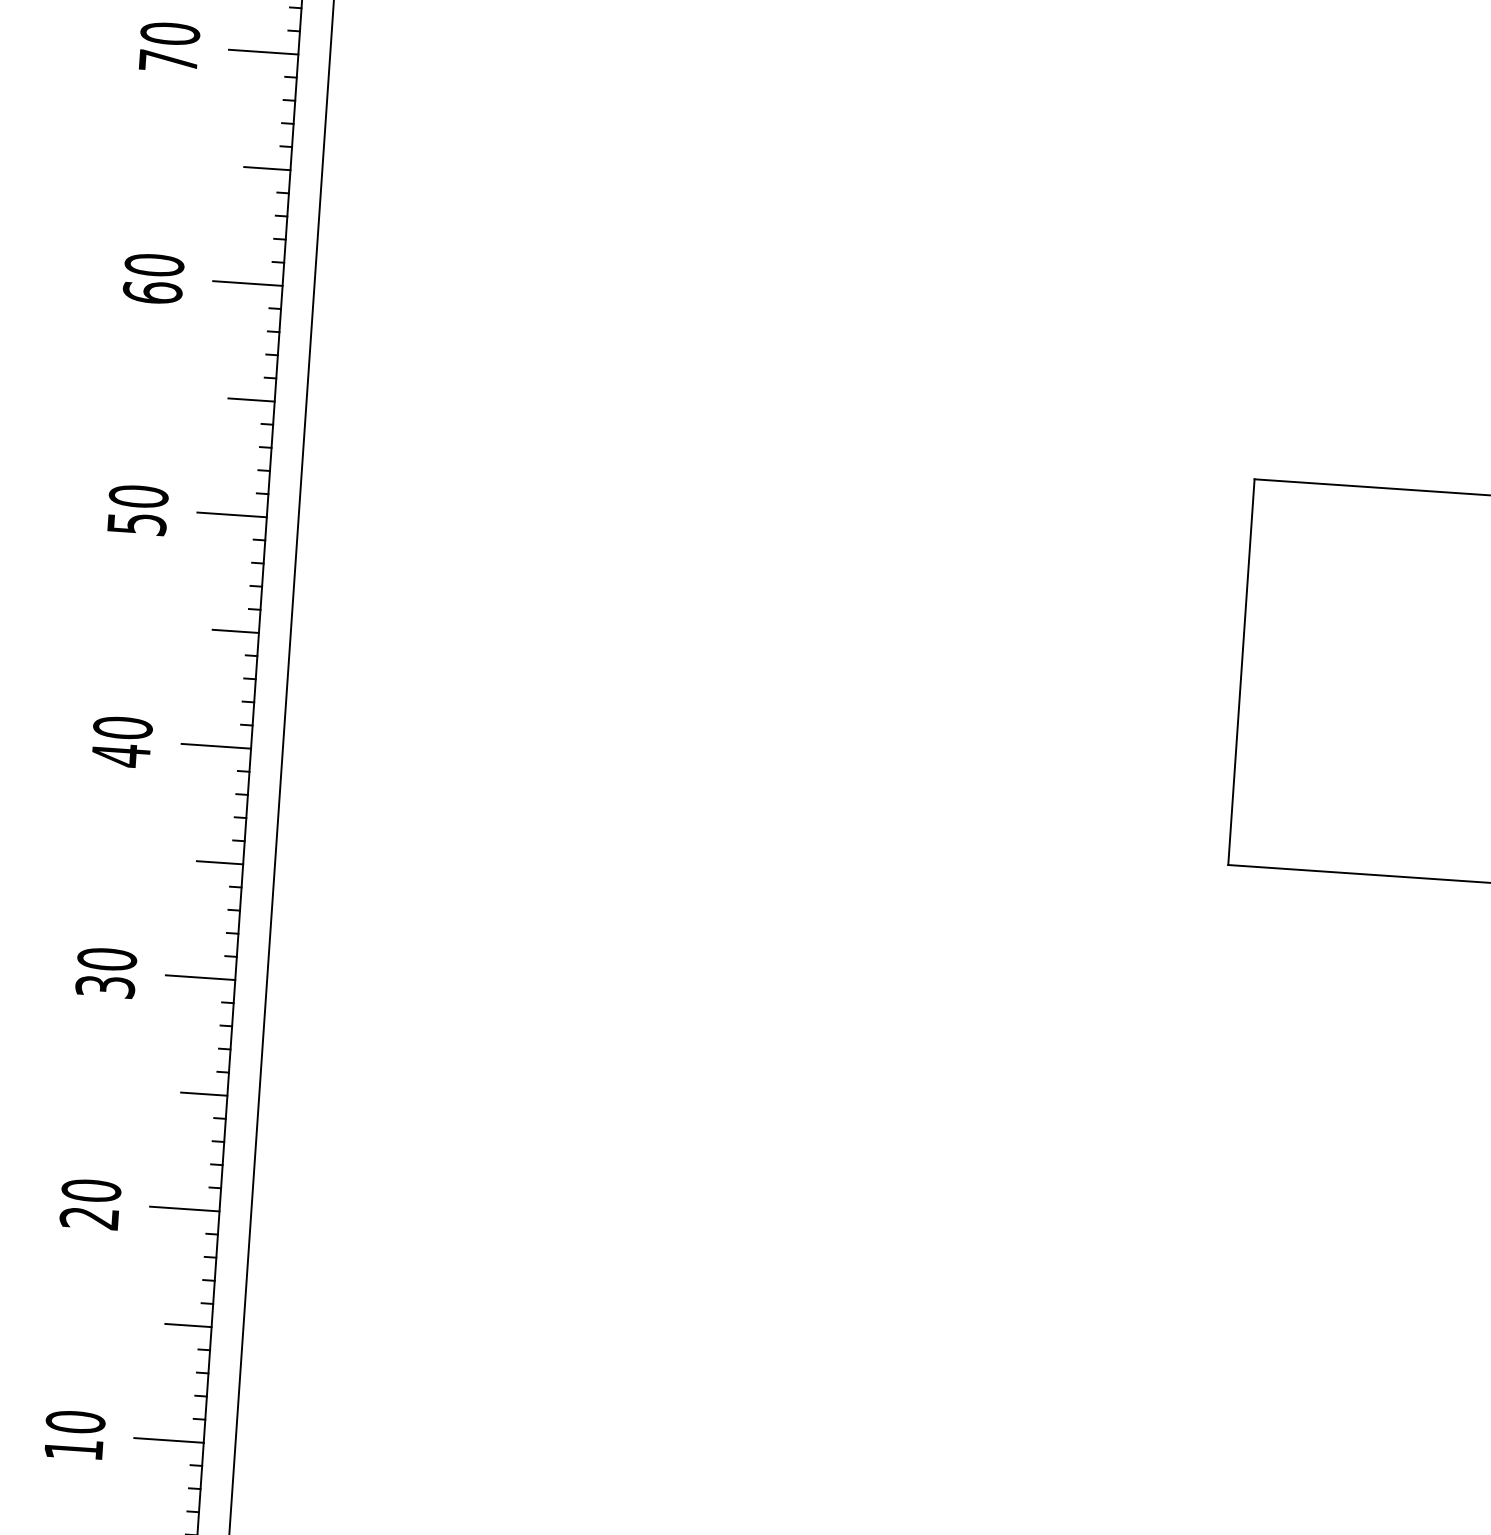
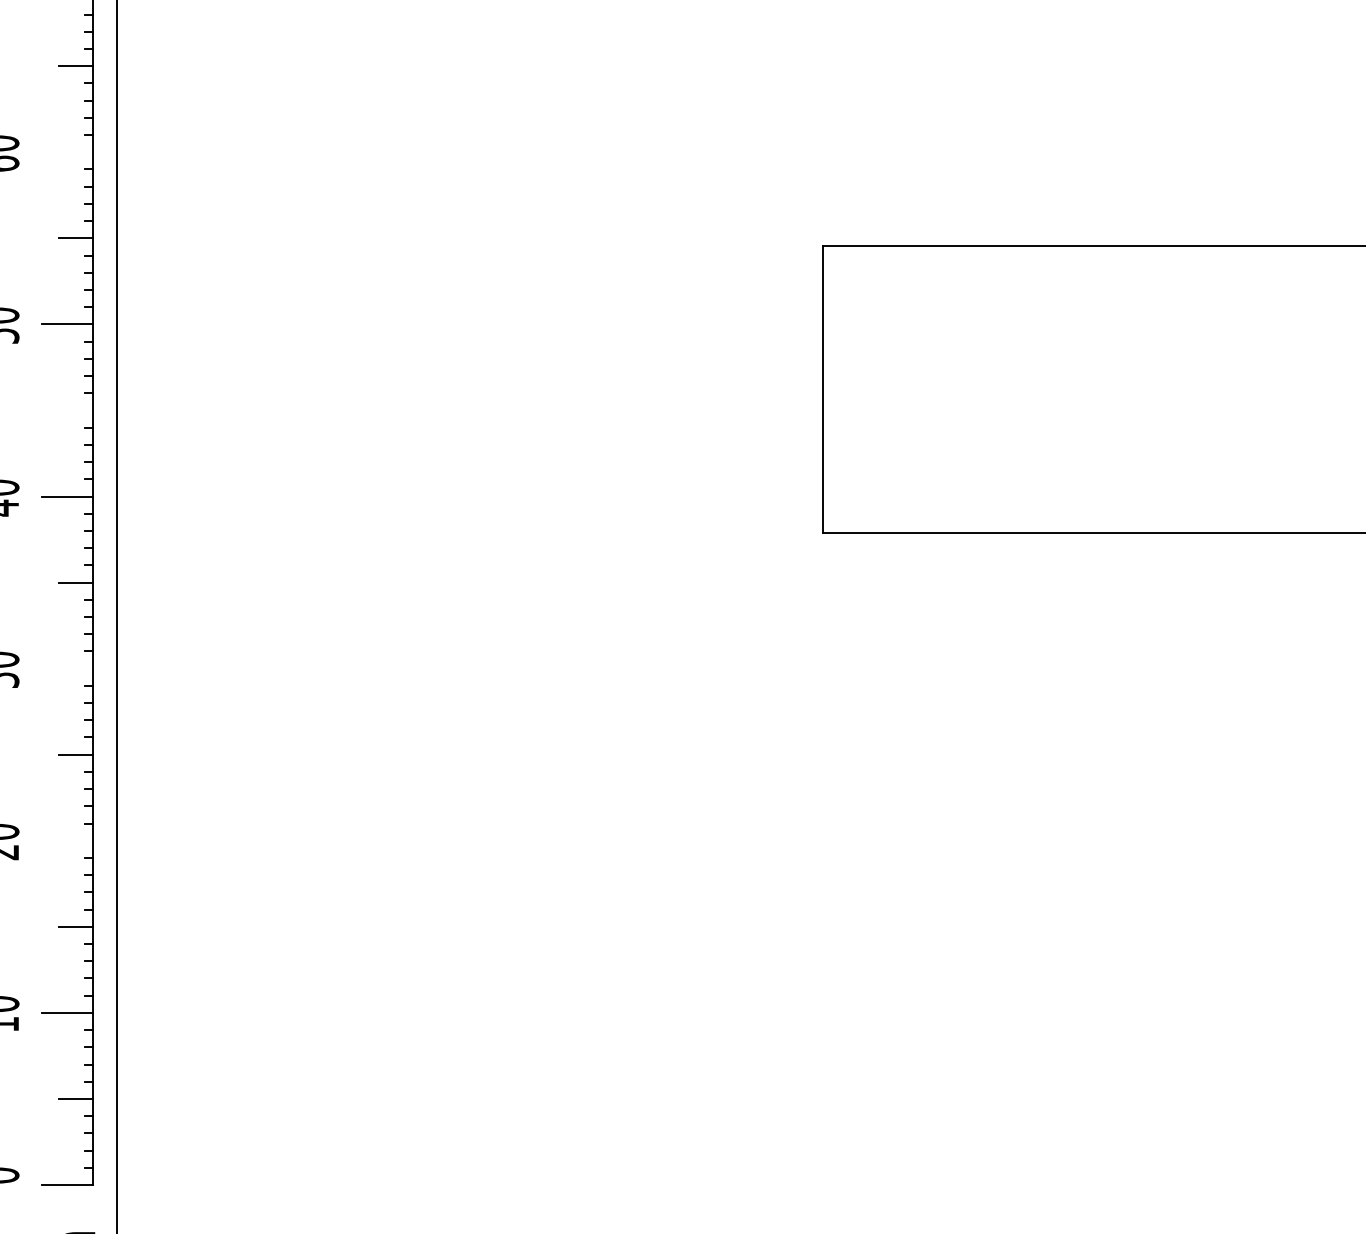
line: (248, 283) -> (67, 152), removed
line: (235, 631) -> (75, 410), removed
line: (200, 977) -> (67, 668), removed
line: (185, 1208) -> (67, 840), removed

